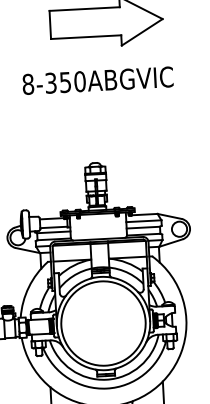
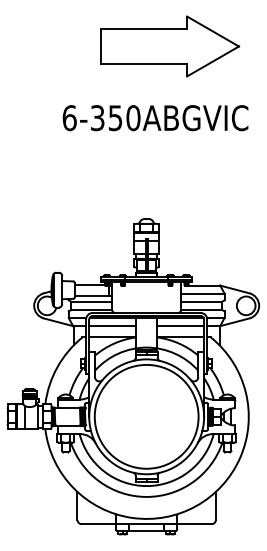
text: (28, 84) -> (69, 118), 8-350ABGVIC -> 6-350ABGVIC
line: (127, 248) -> (180, 326), added
line: (71, 251) -> (112, 326), added

